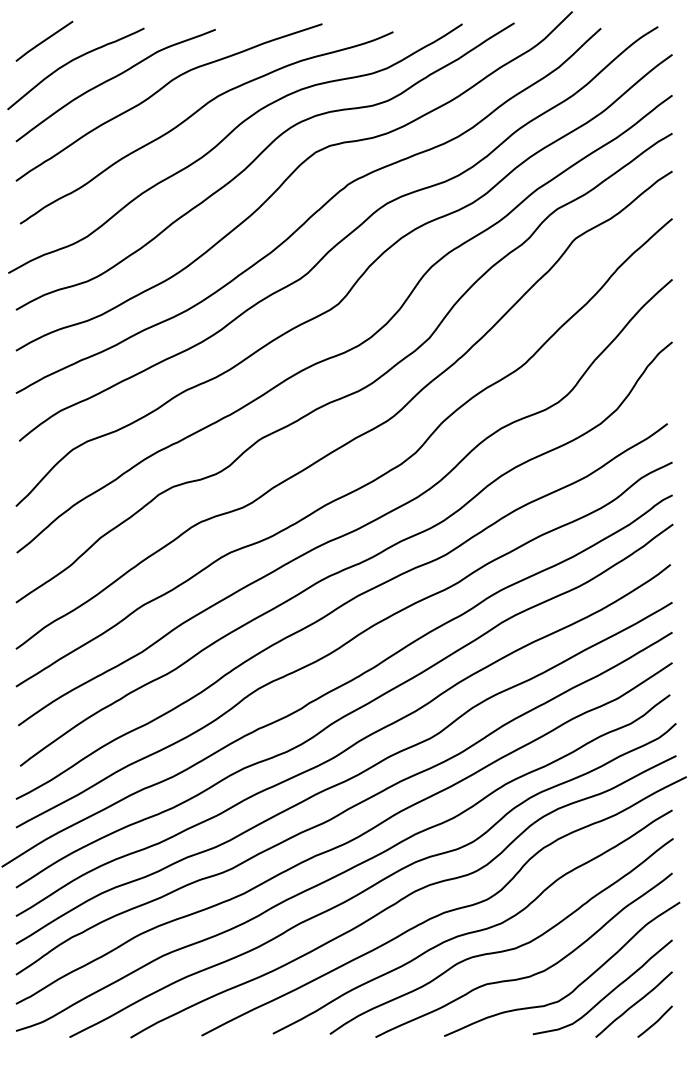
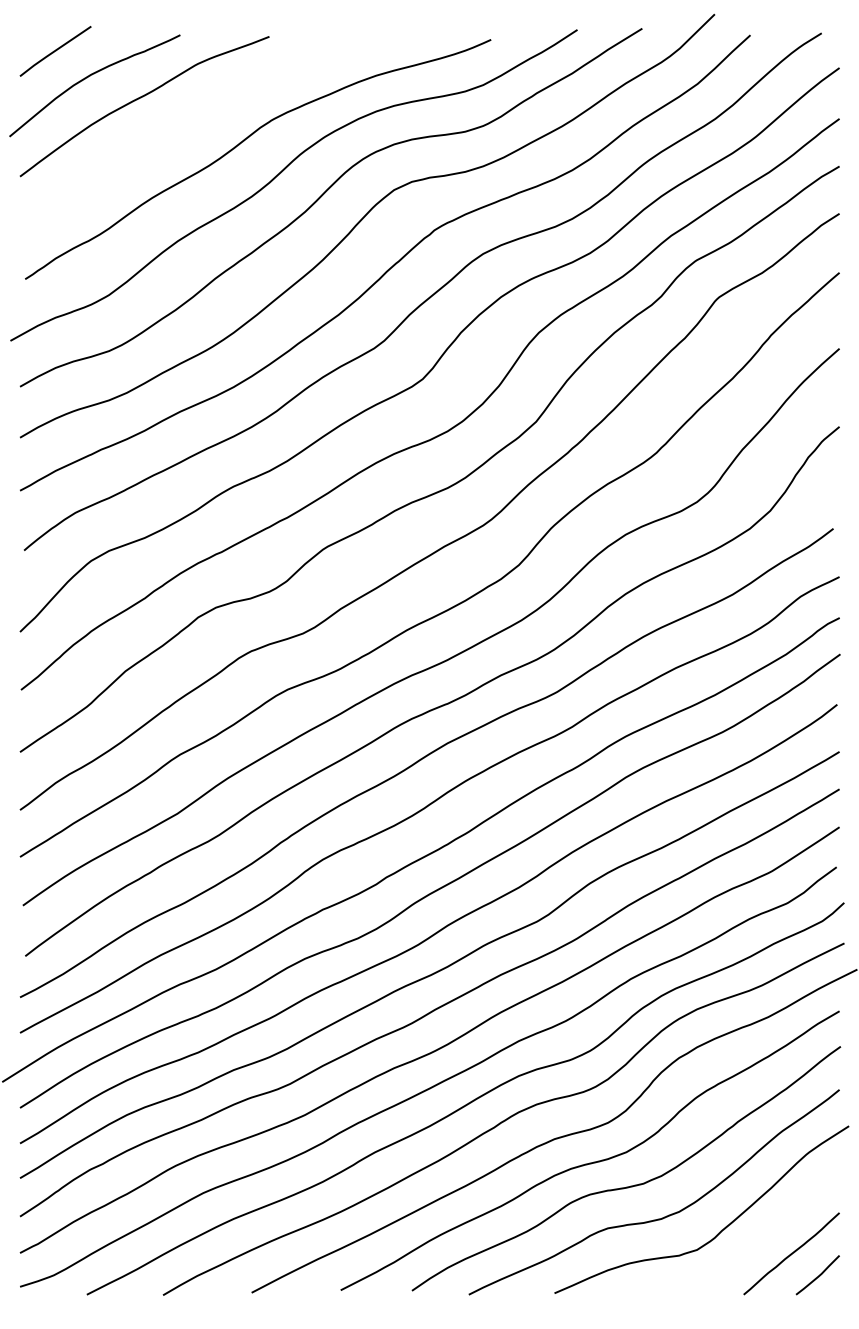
curve: (158, 91) -> (198, 114), removed
curve: (608, 993) -> (759, 1239), removed

